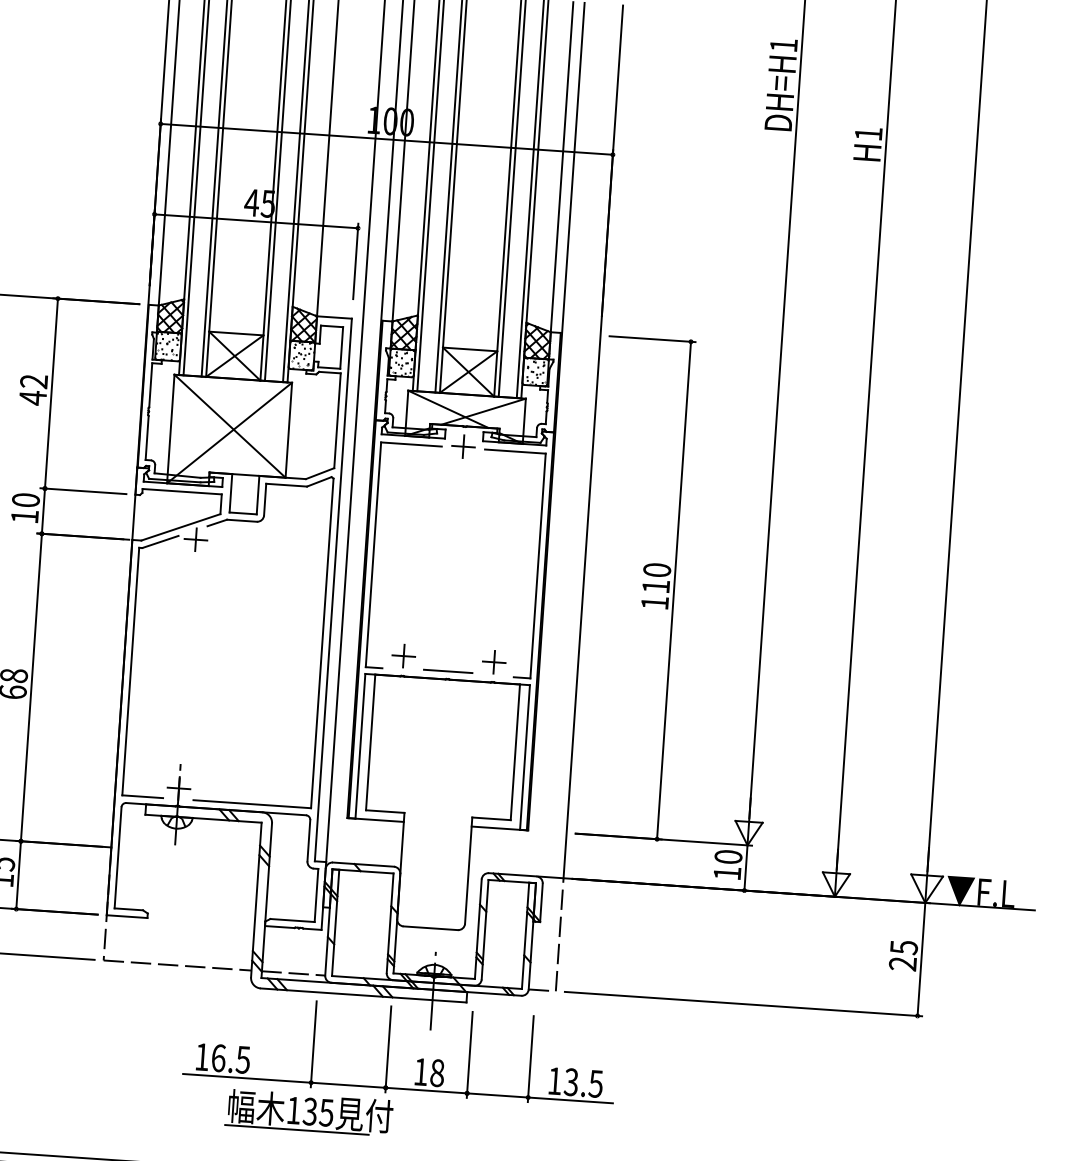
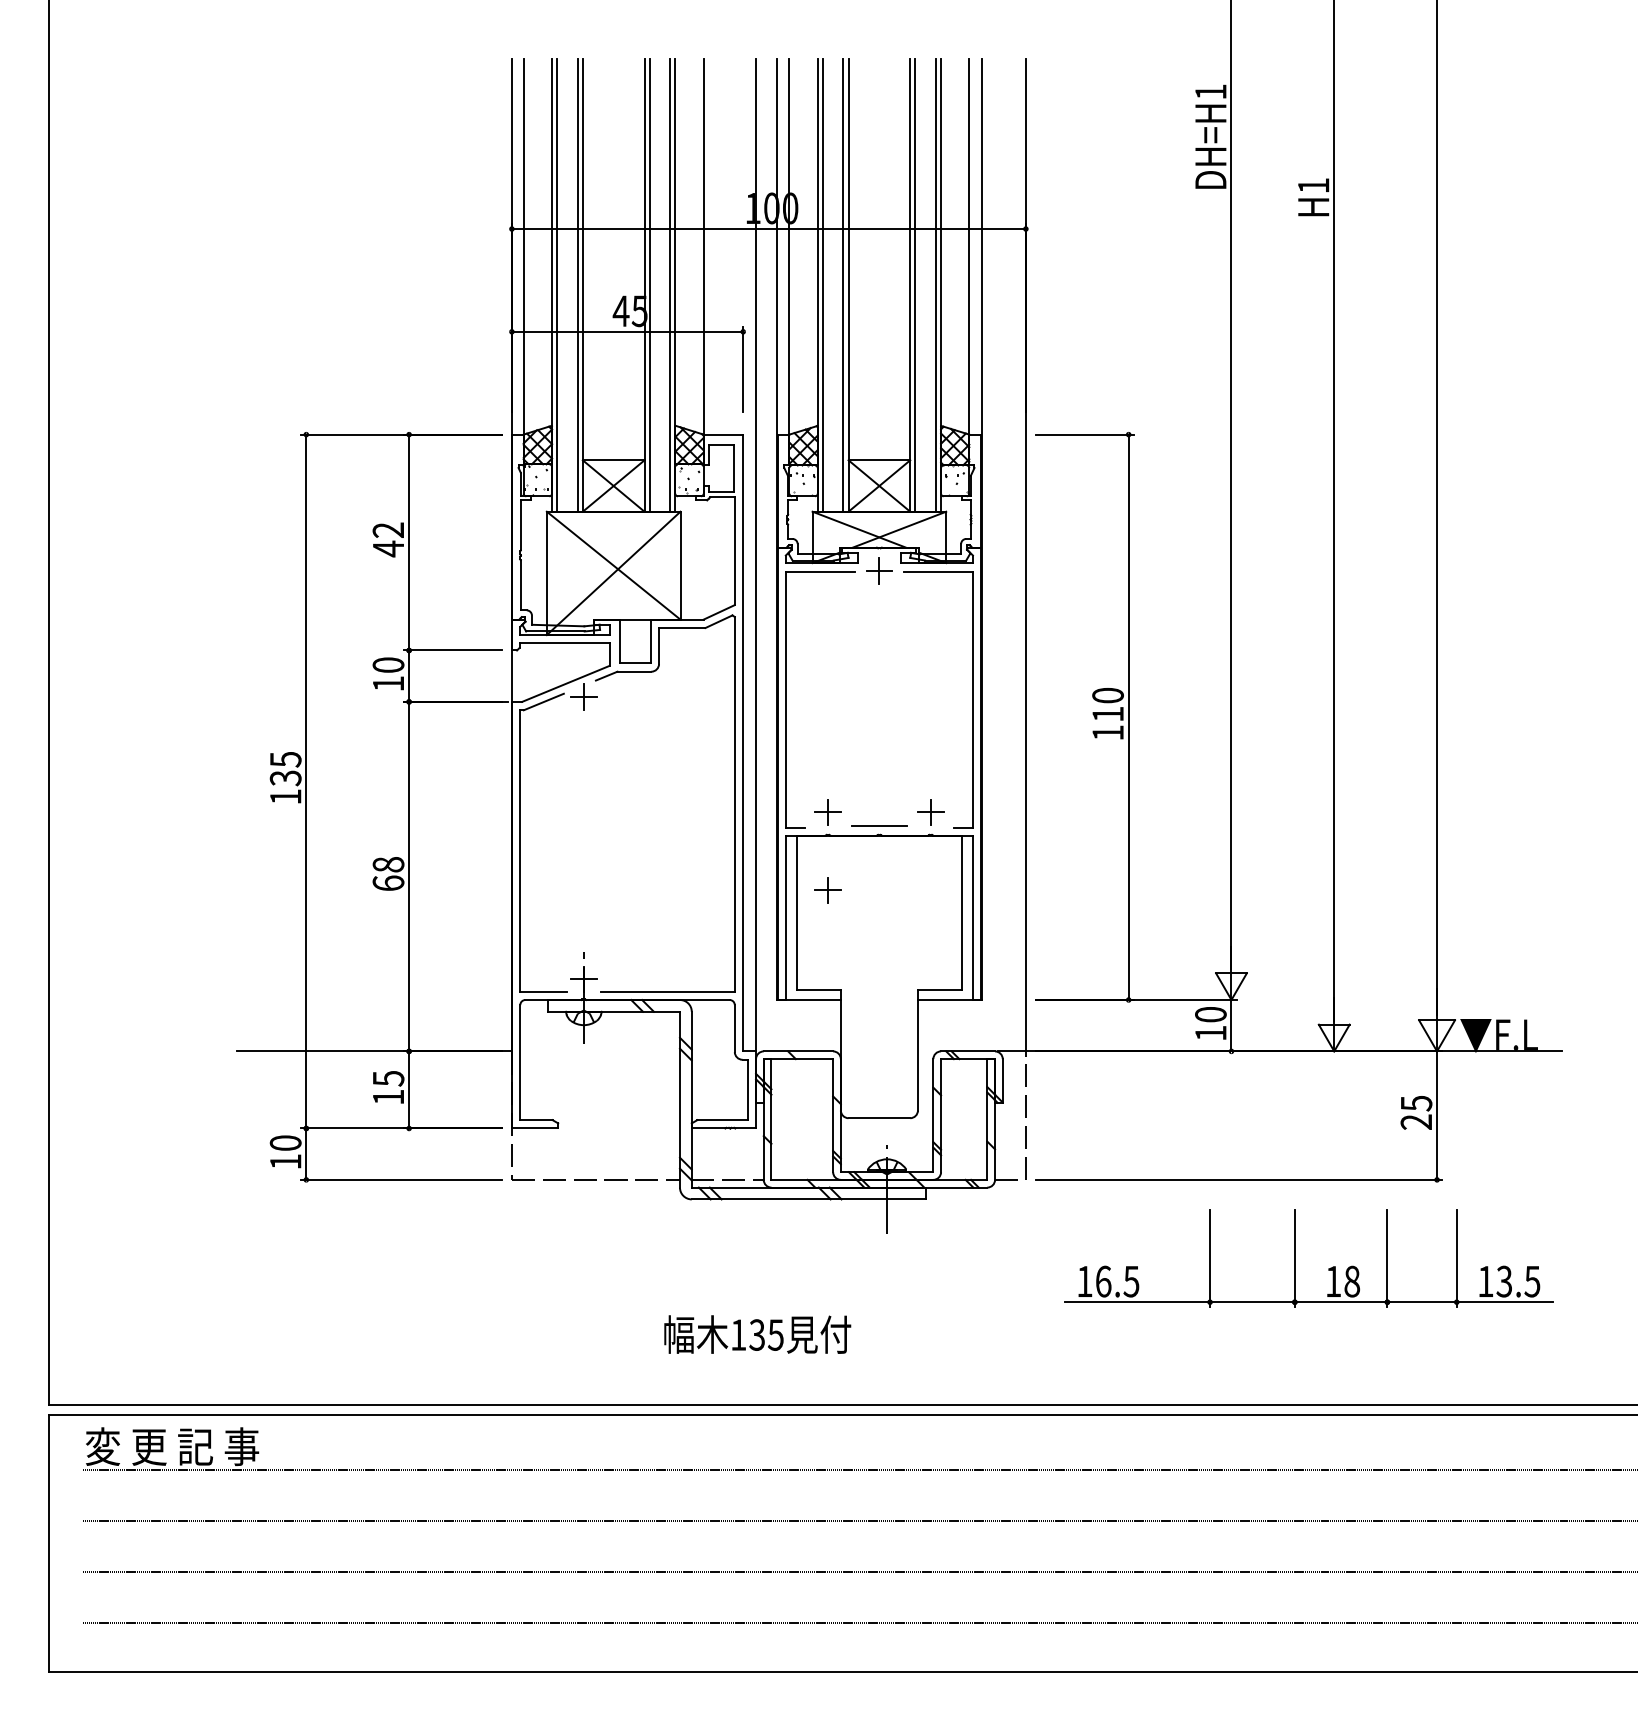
part: (398, 724) -> (827, 890), added
part: (388, 1049) -> (1295, 1258), moved
line: (296, 1129) -> (743, 1356), removed

